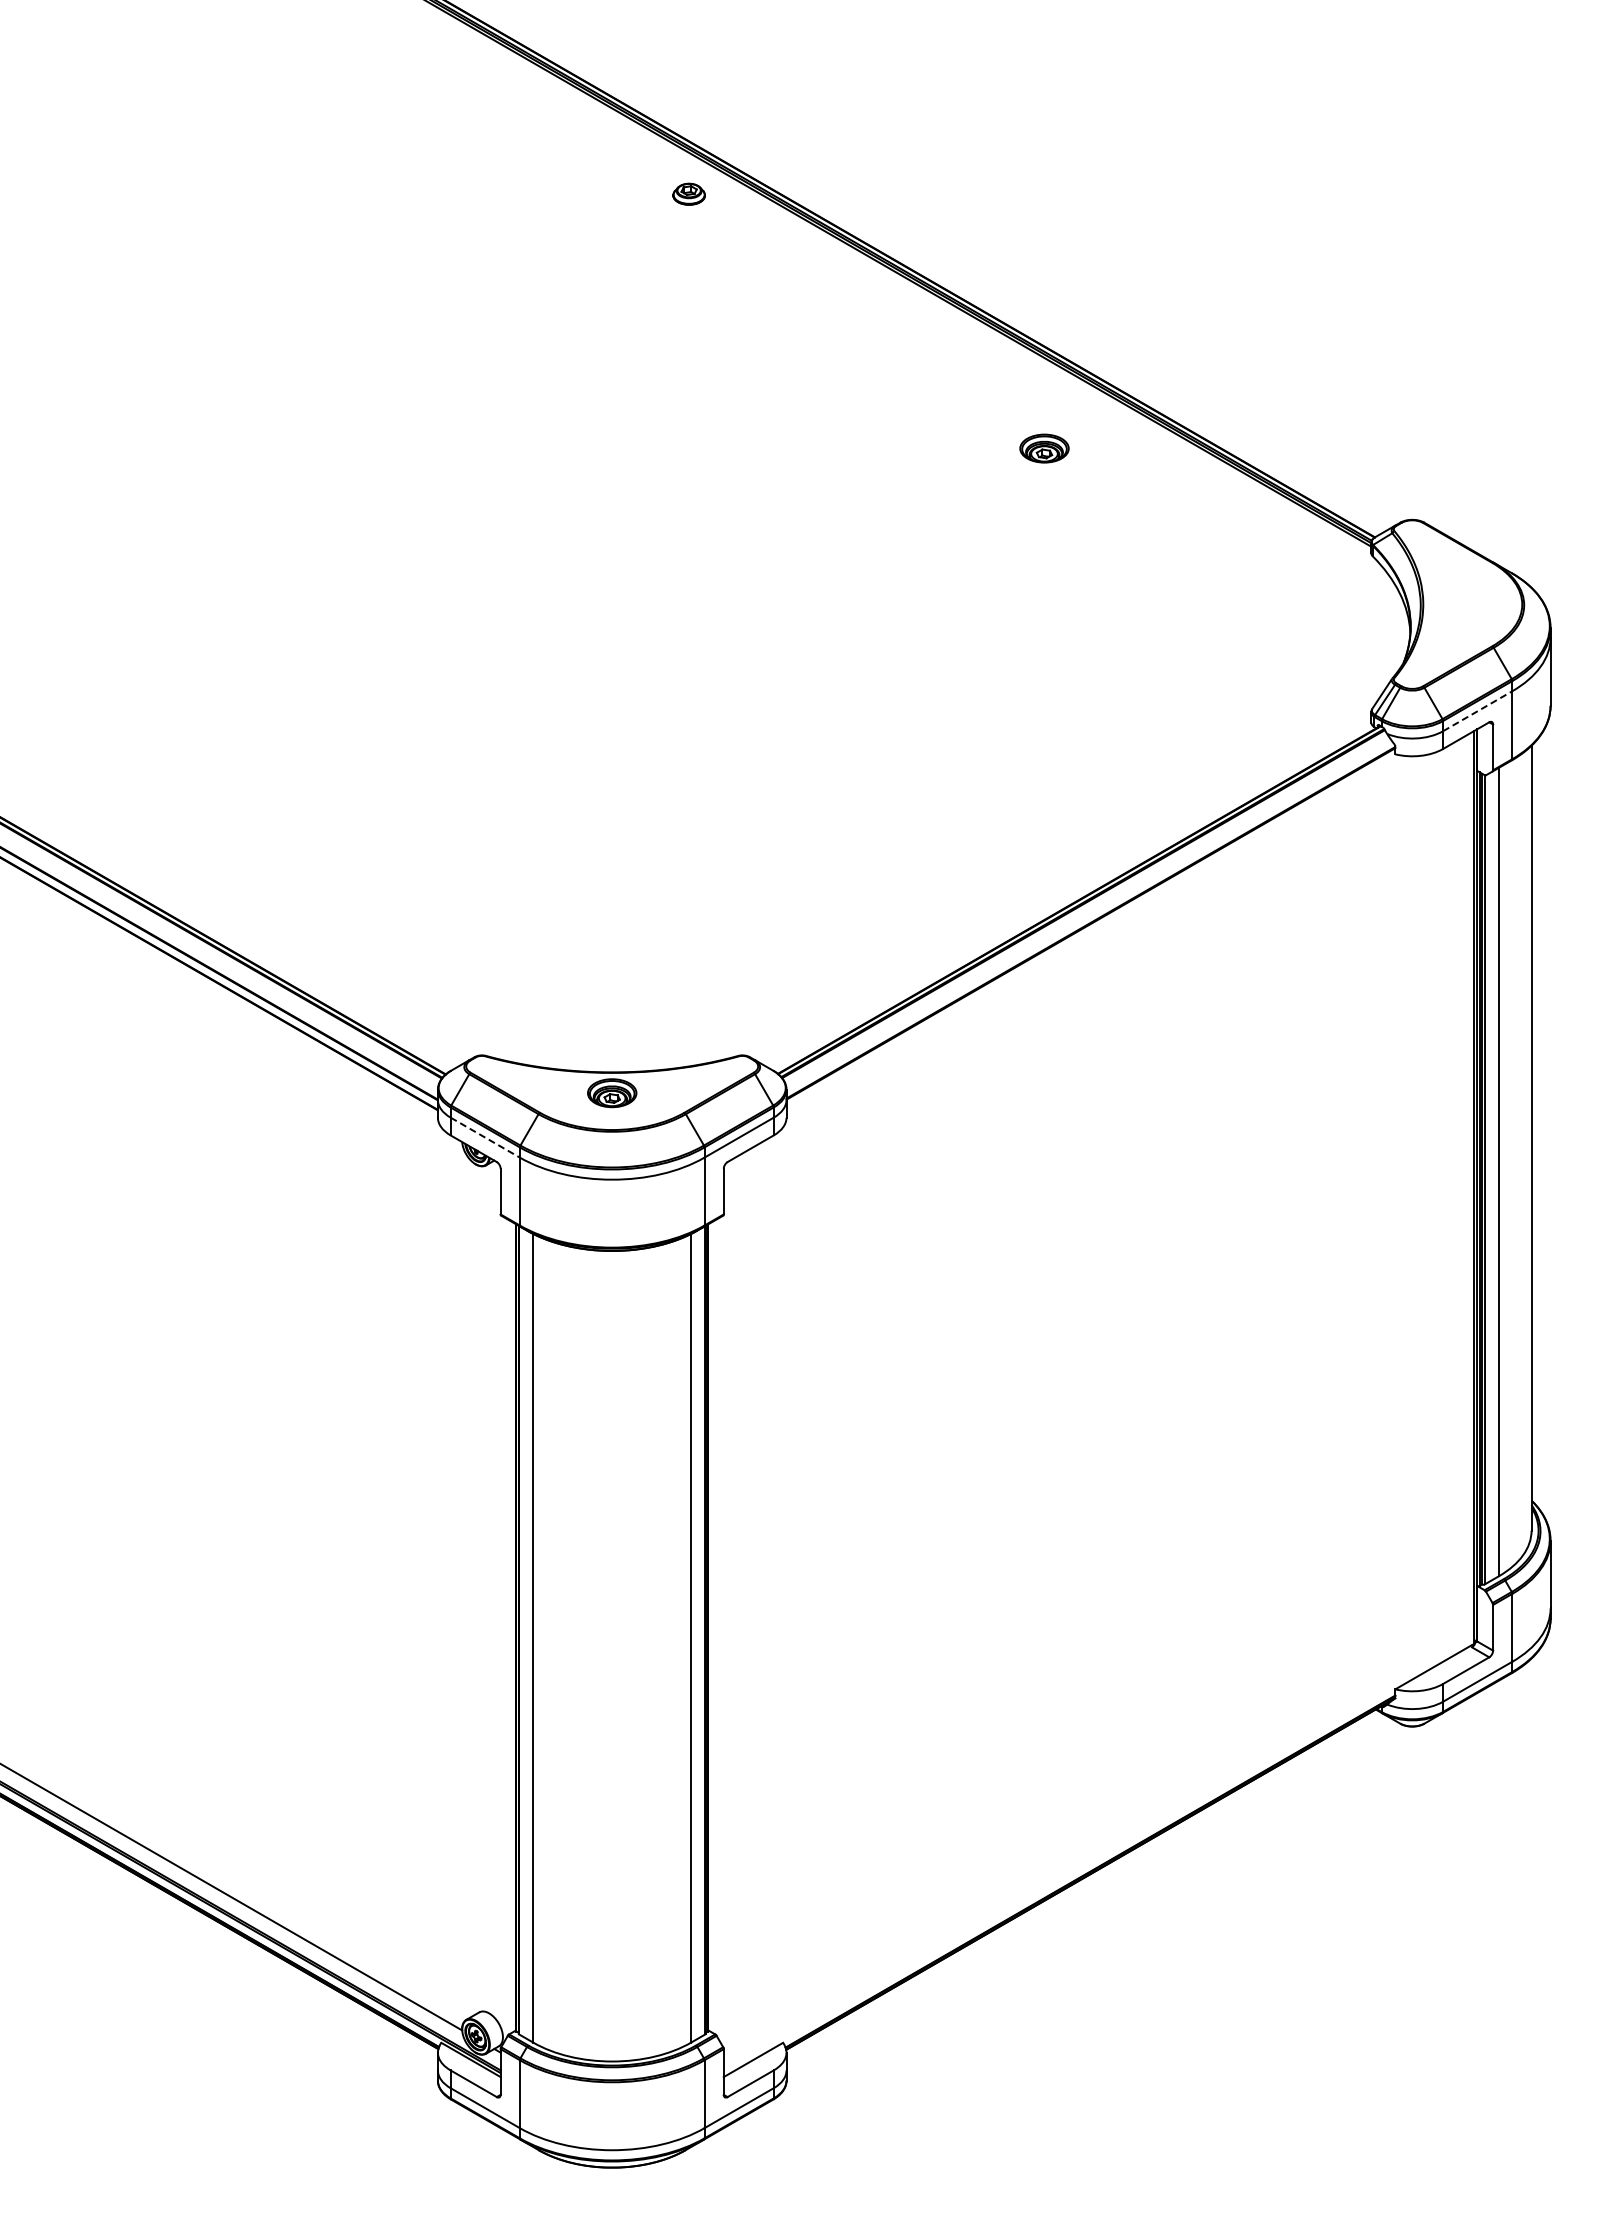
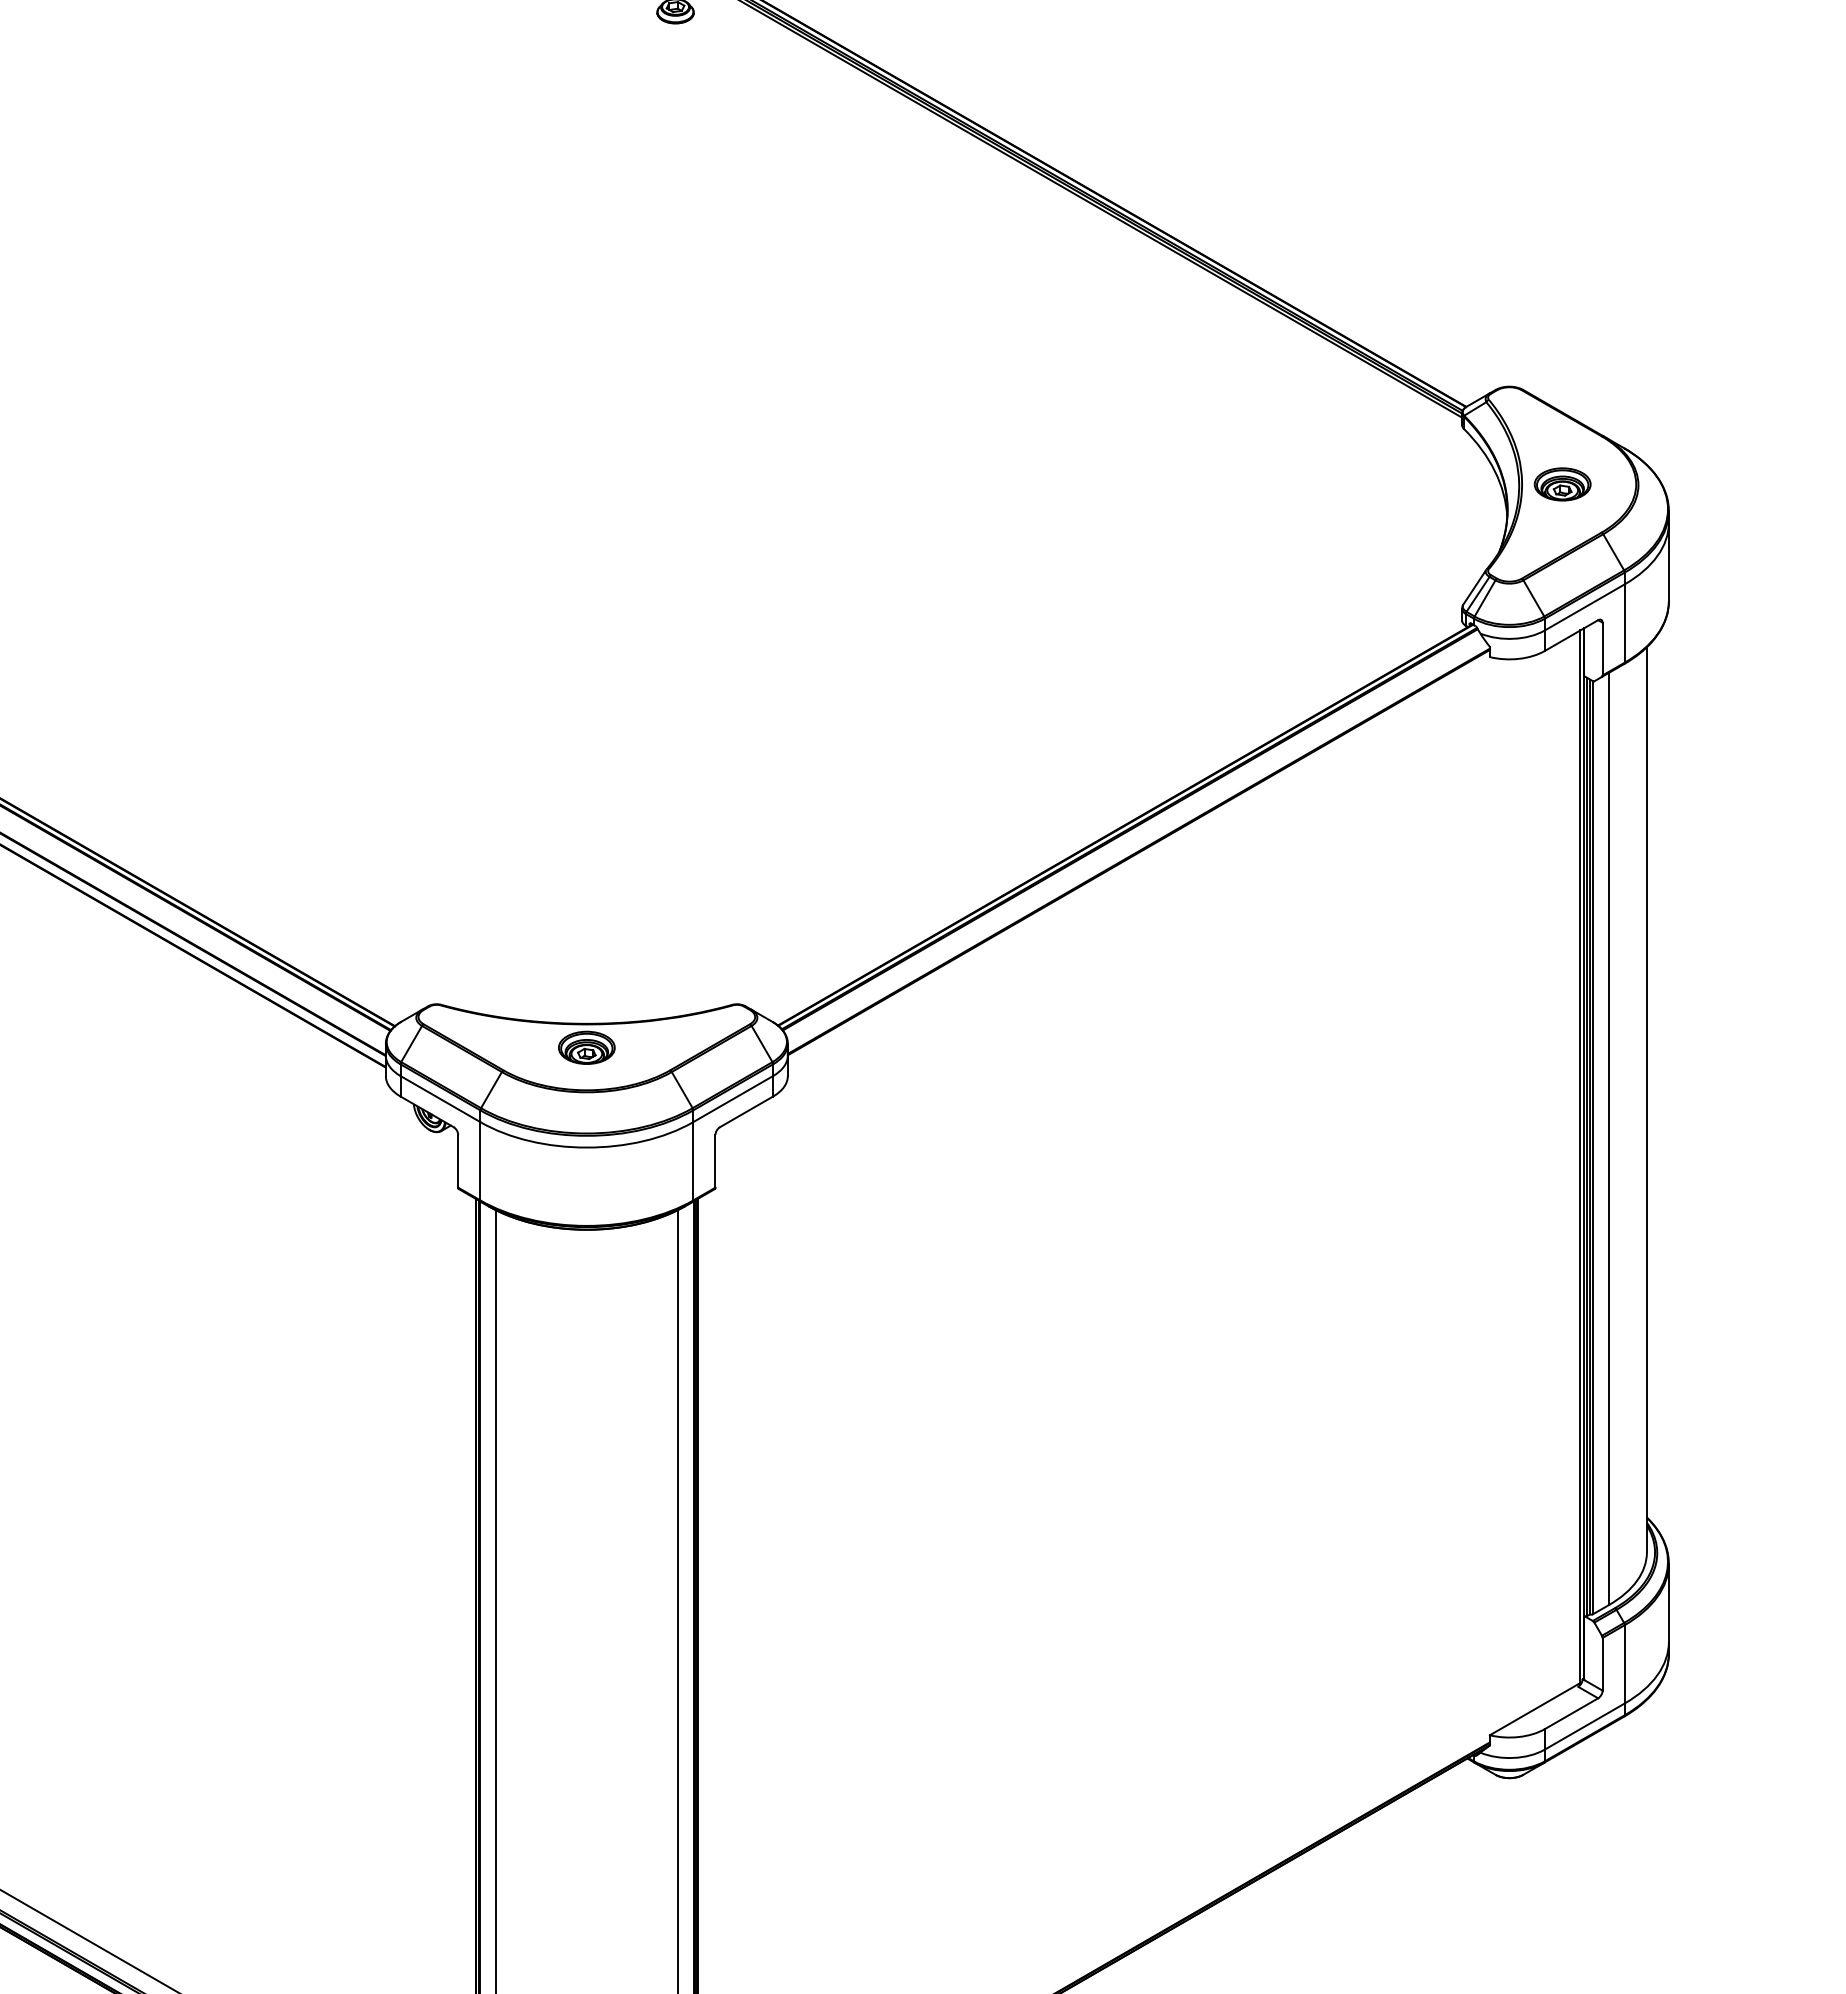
part: (1044, 448) -> (1562, 484), moved
line: (1477, 711) -> (1584, 607), dashed -> solid
line: (485, 1137) -> (440, 1098), dashed -> solid

